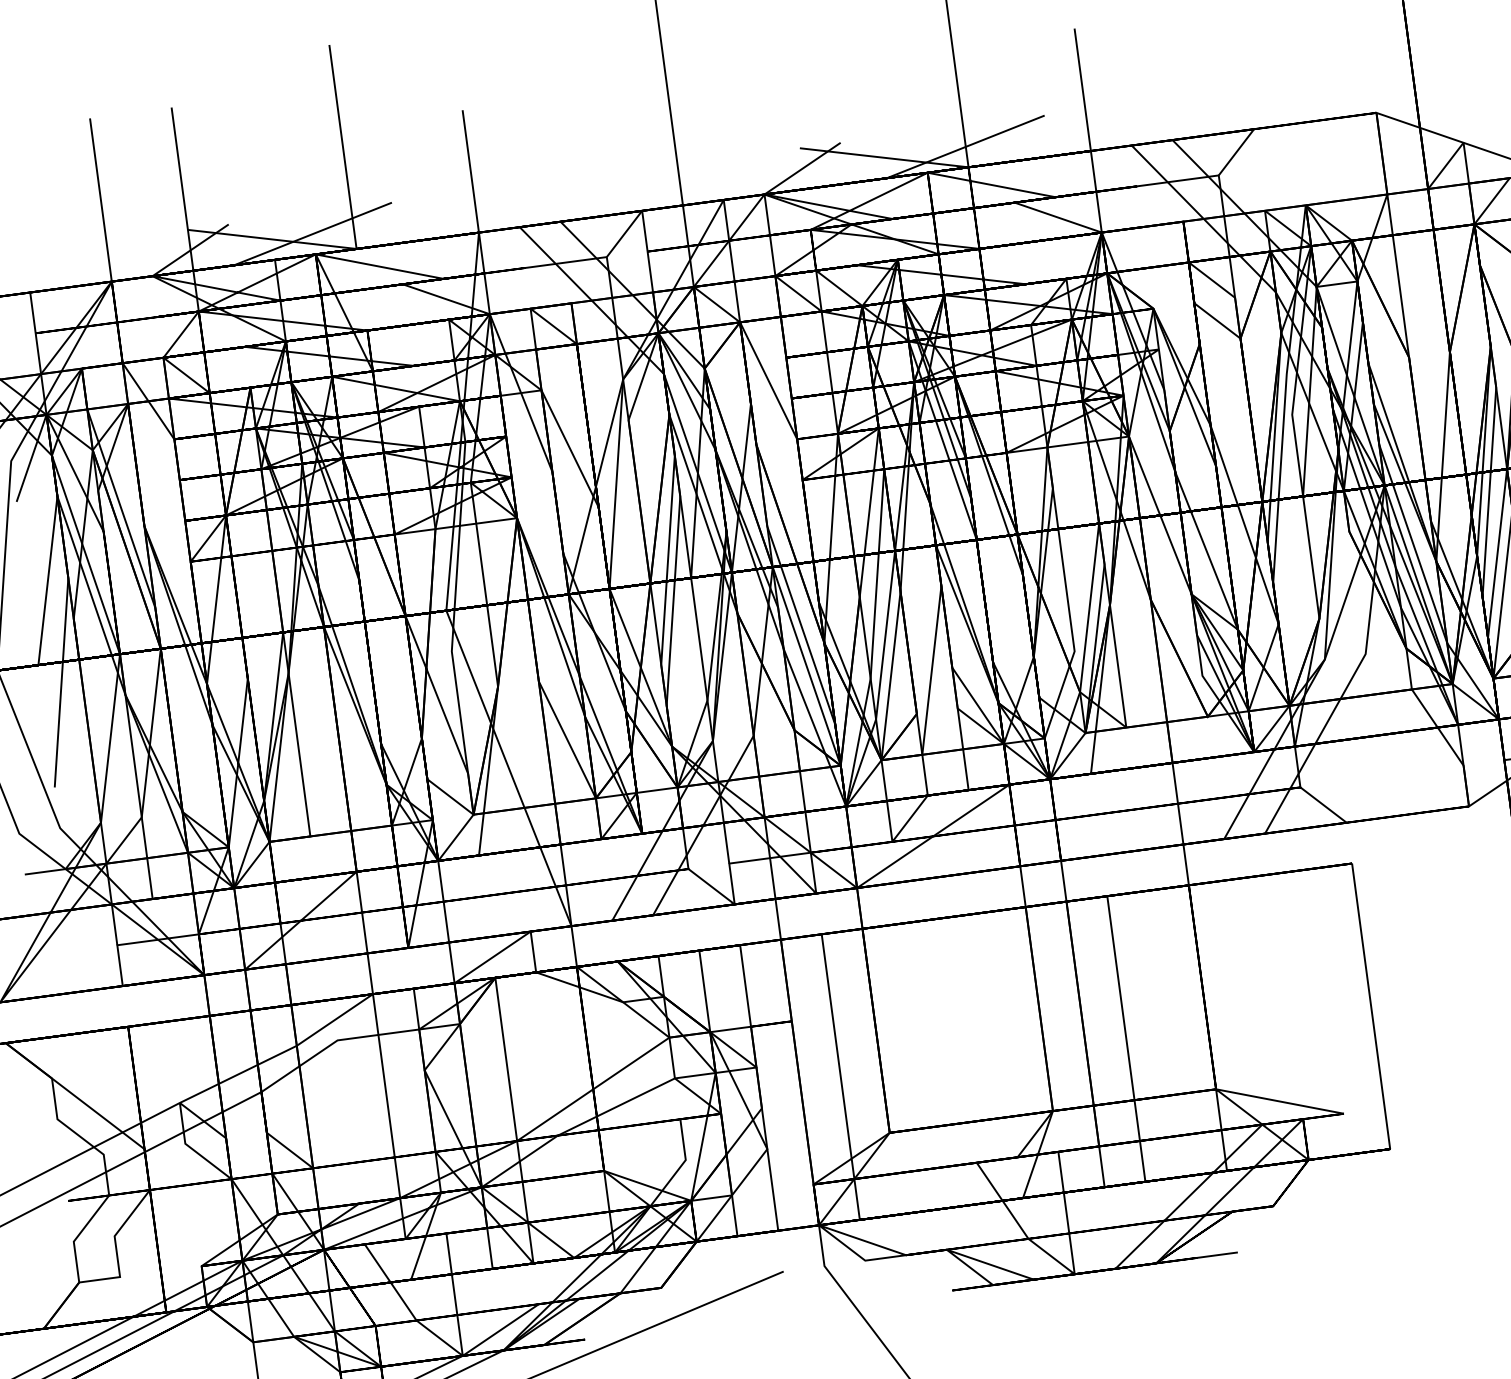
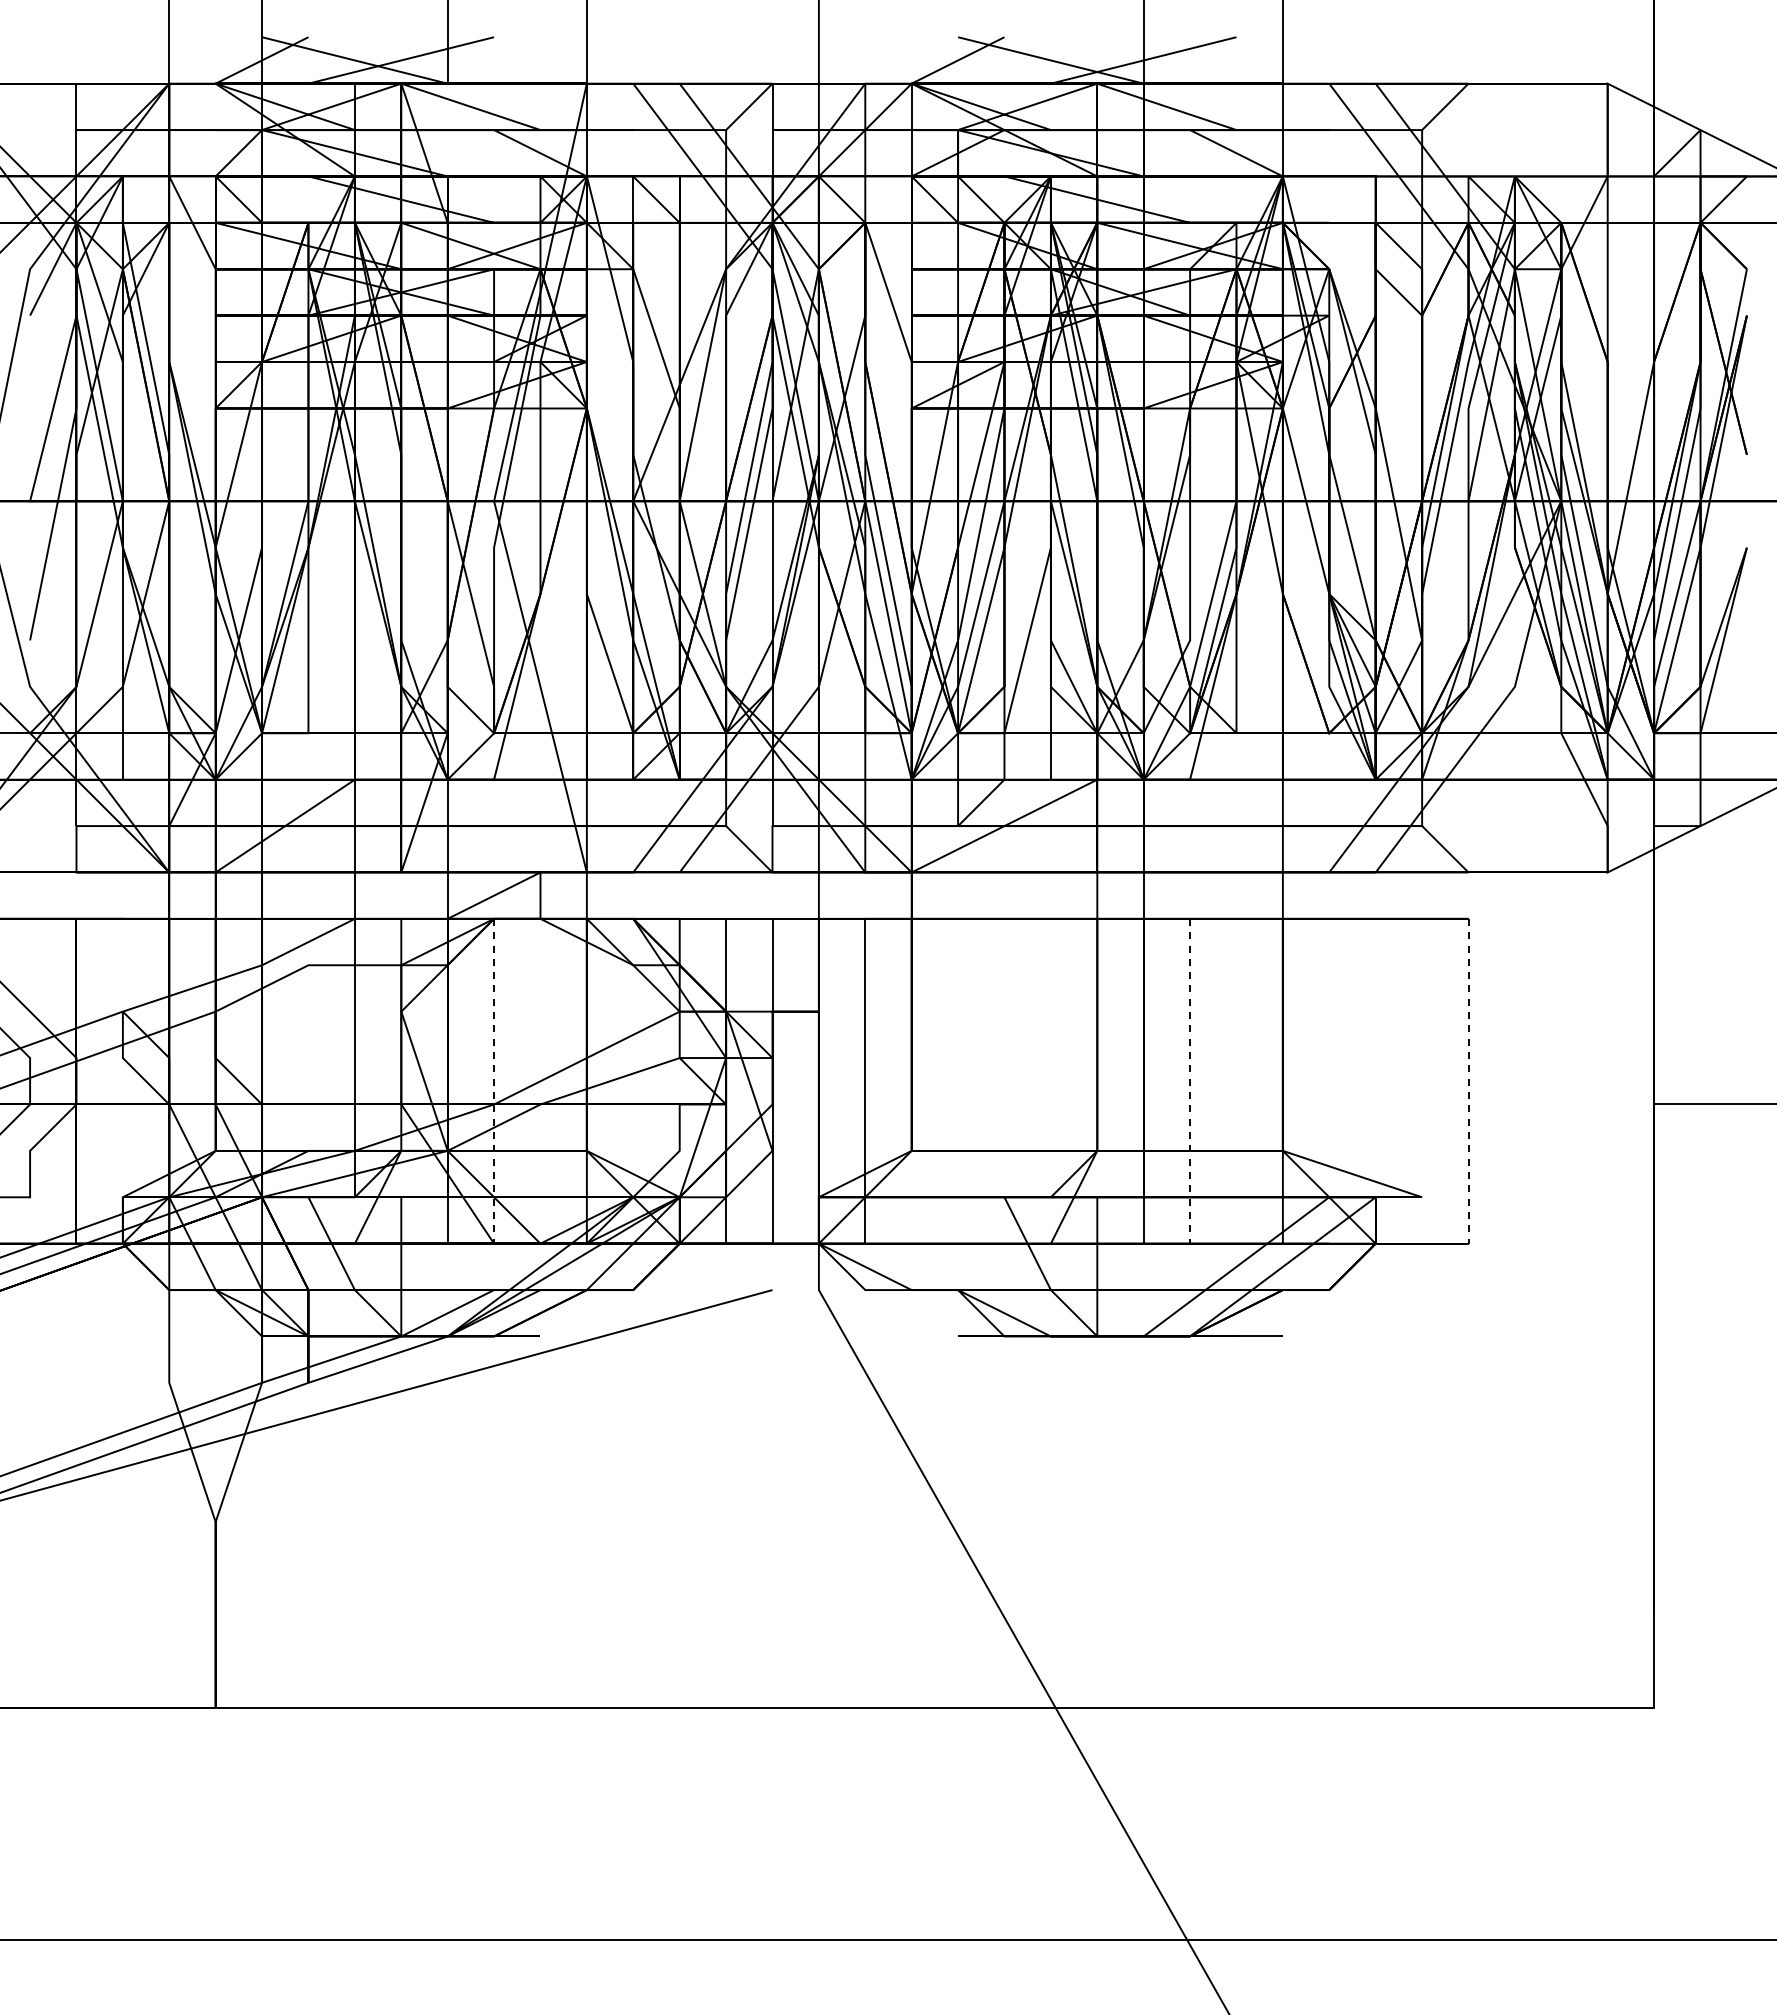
line: (1371, 1006) -> (1468, 1081), solid -> dashed
line: (1126, 1039) -> (1190, 1081), solid -> dashed
line: (514, 1120) -> (494, 1081), solid -> dashed

